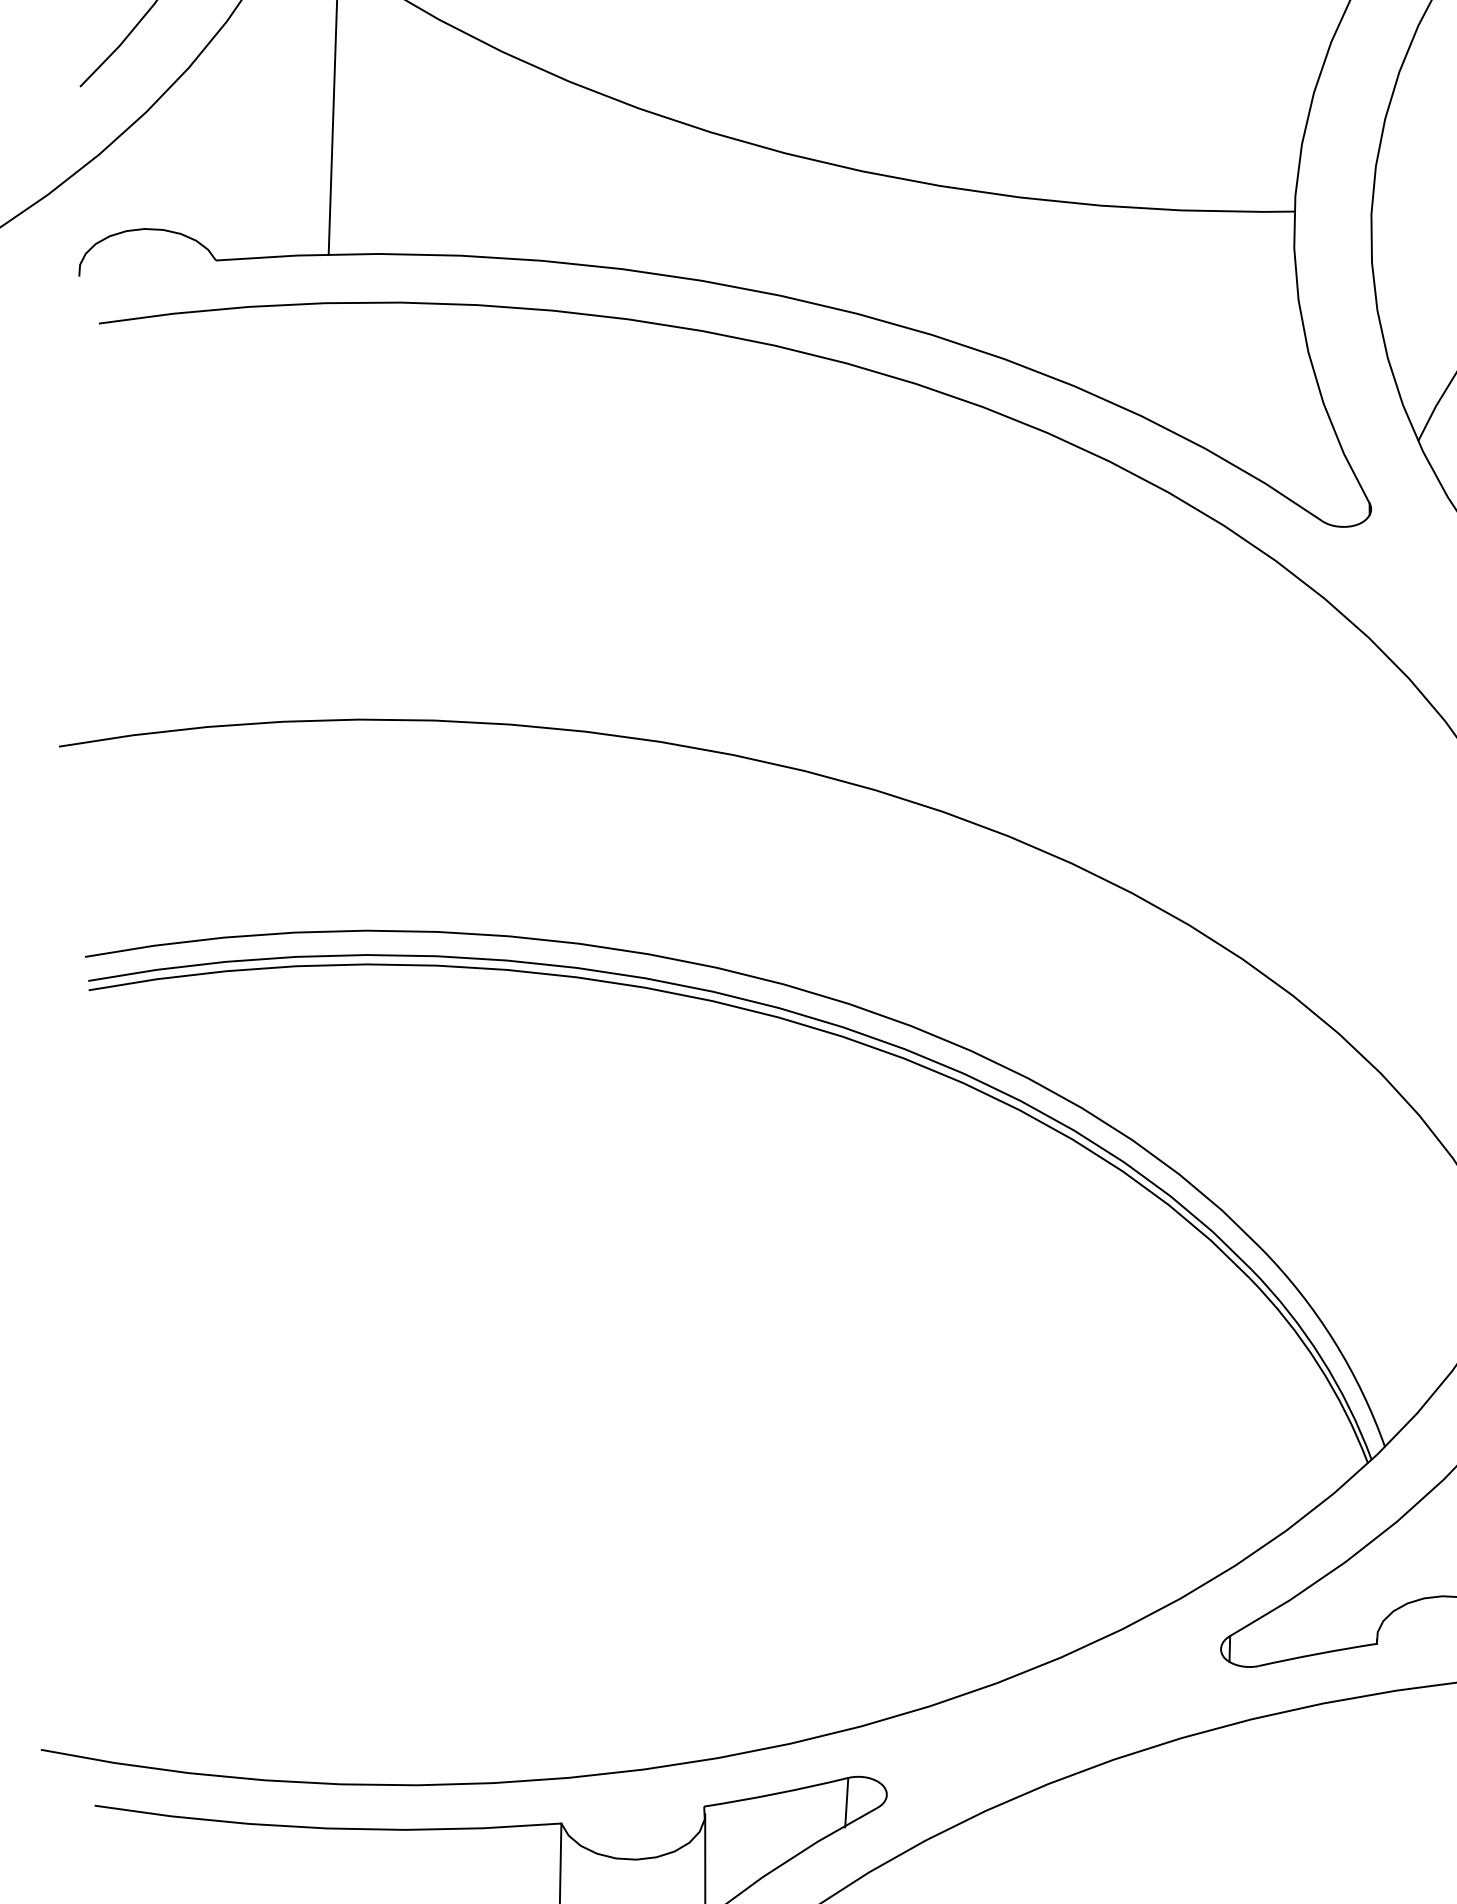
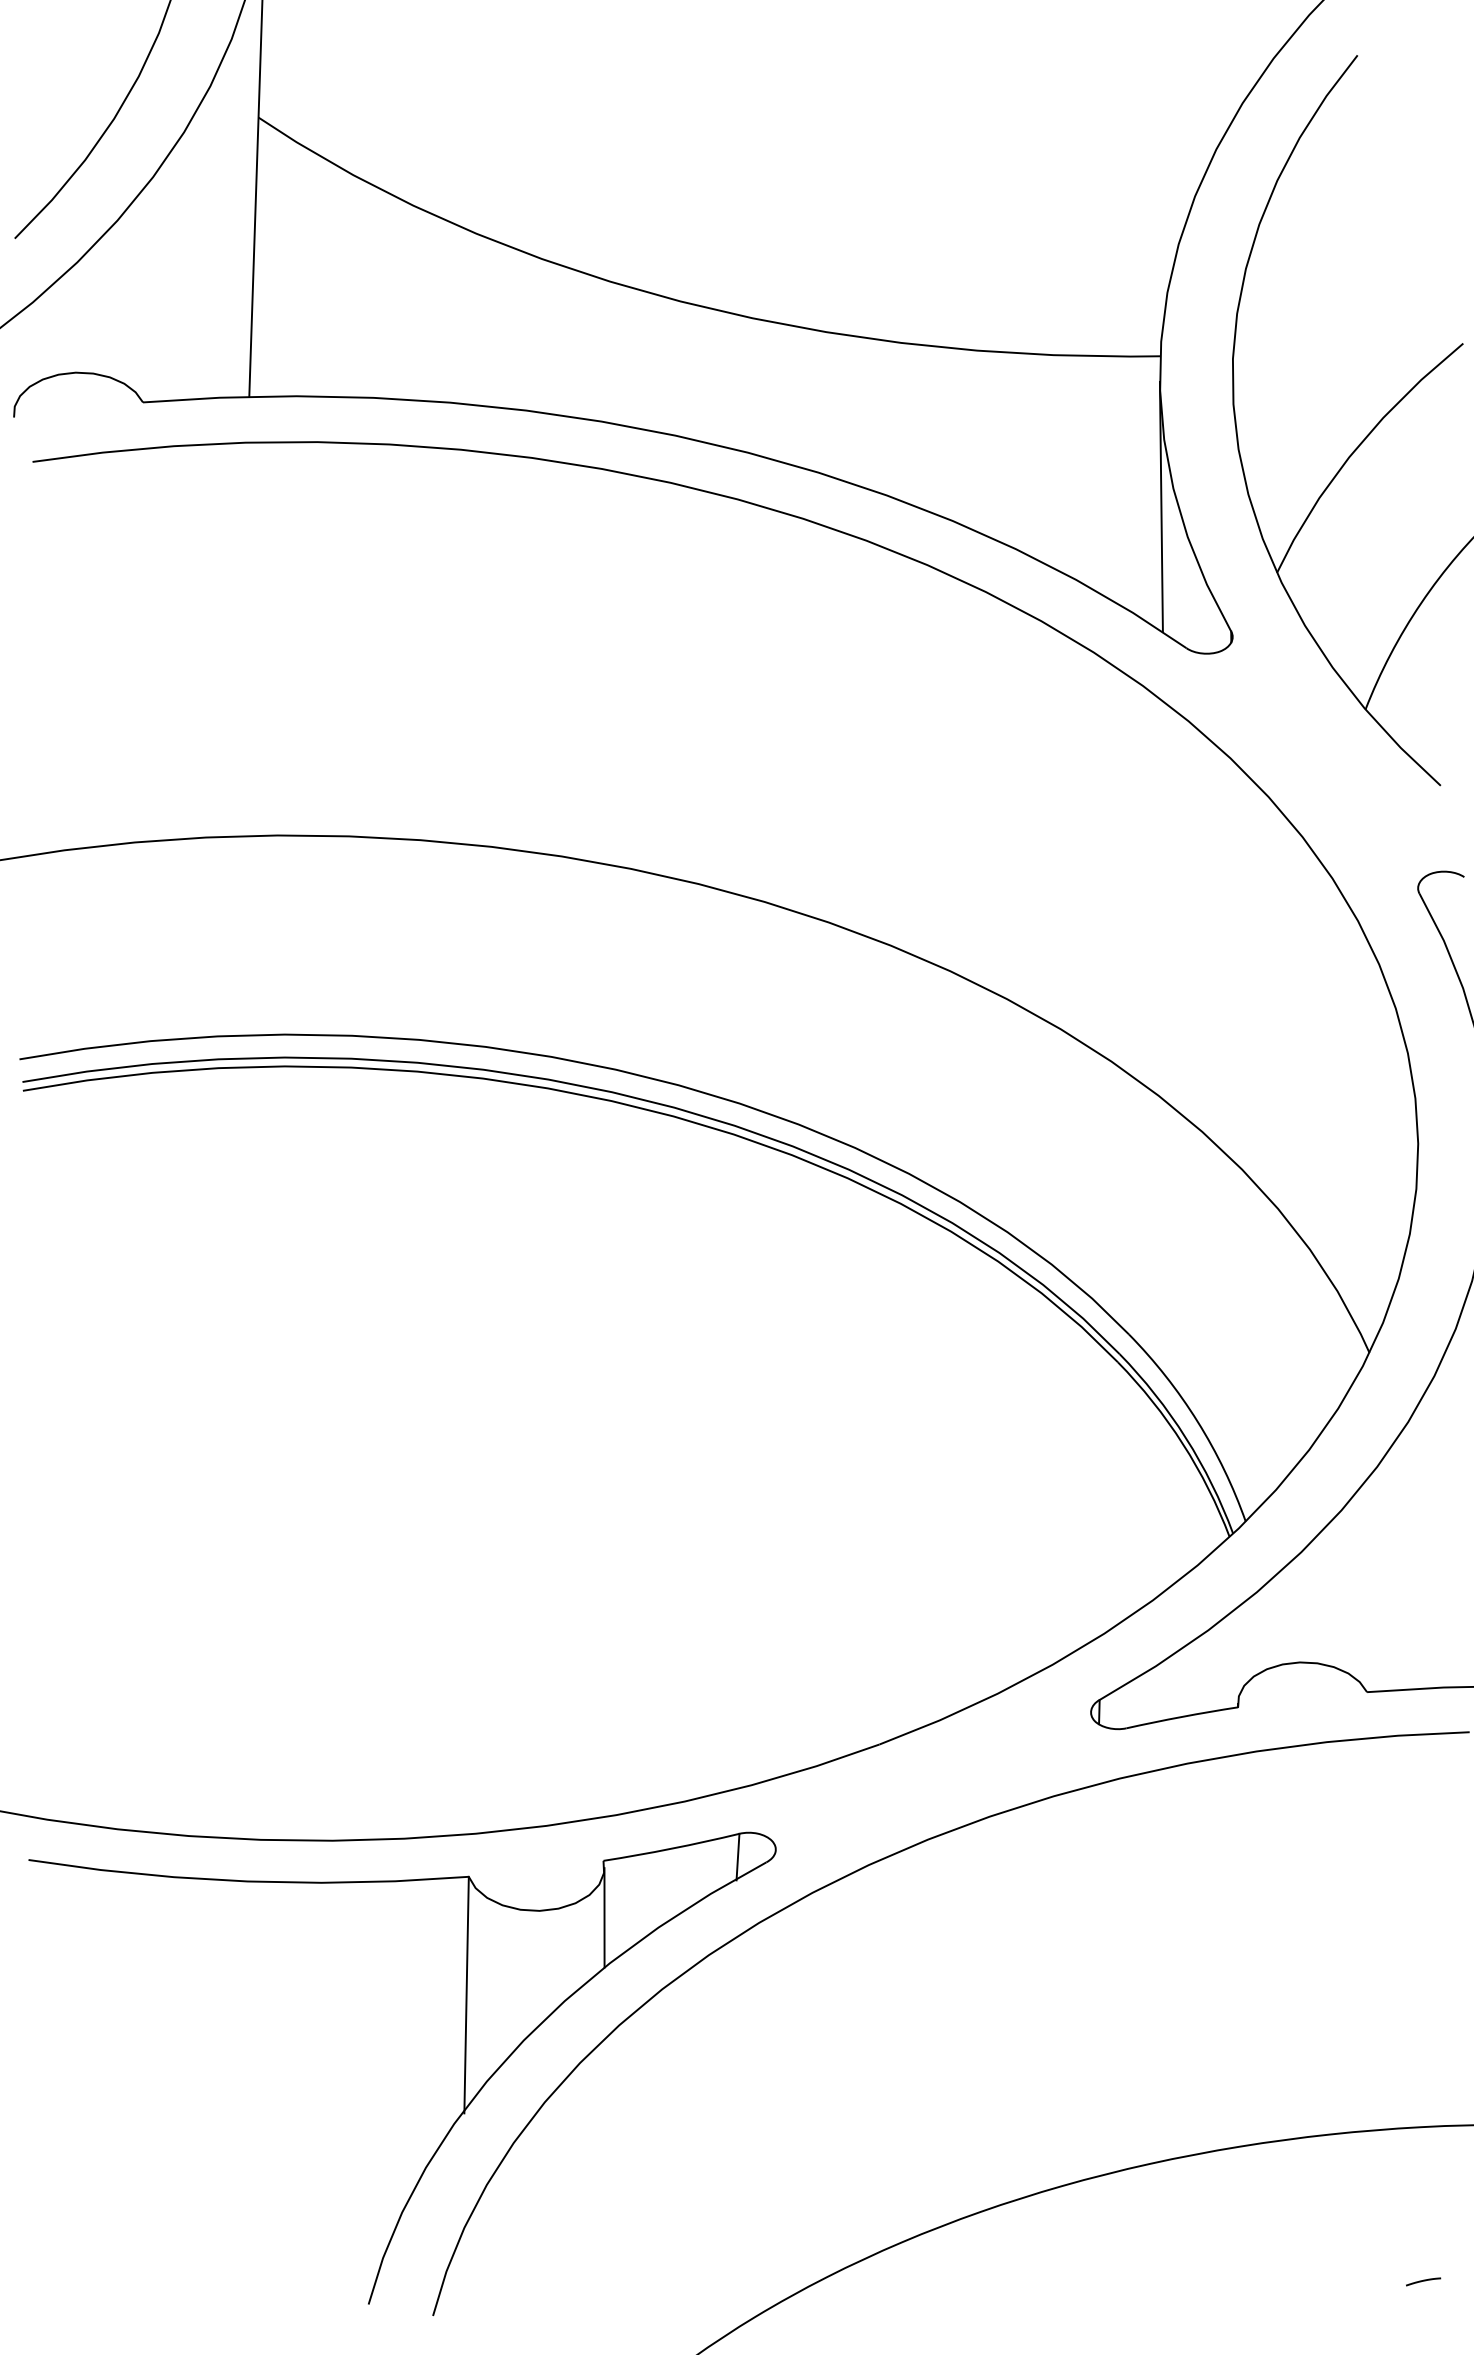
line: (1294, 370) -> (1160, 506), added

